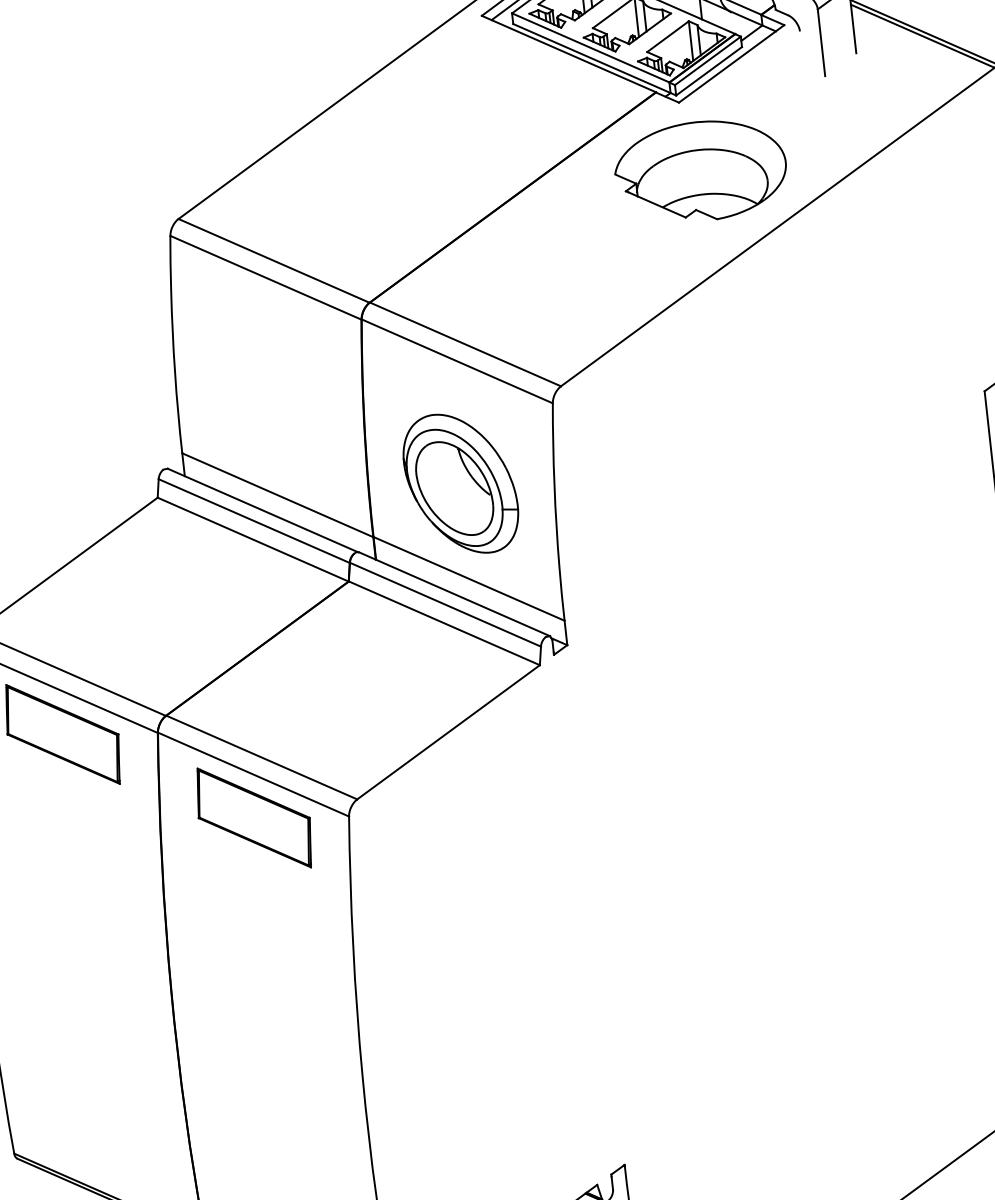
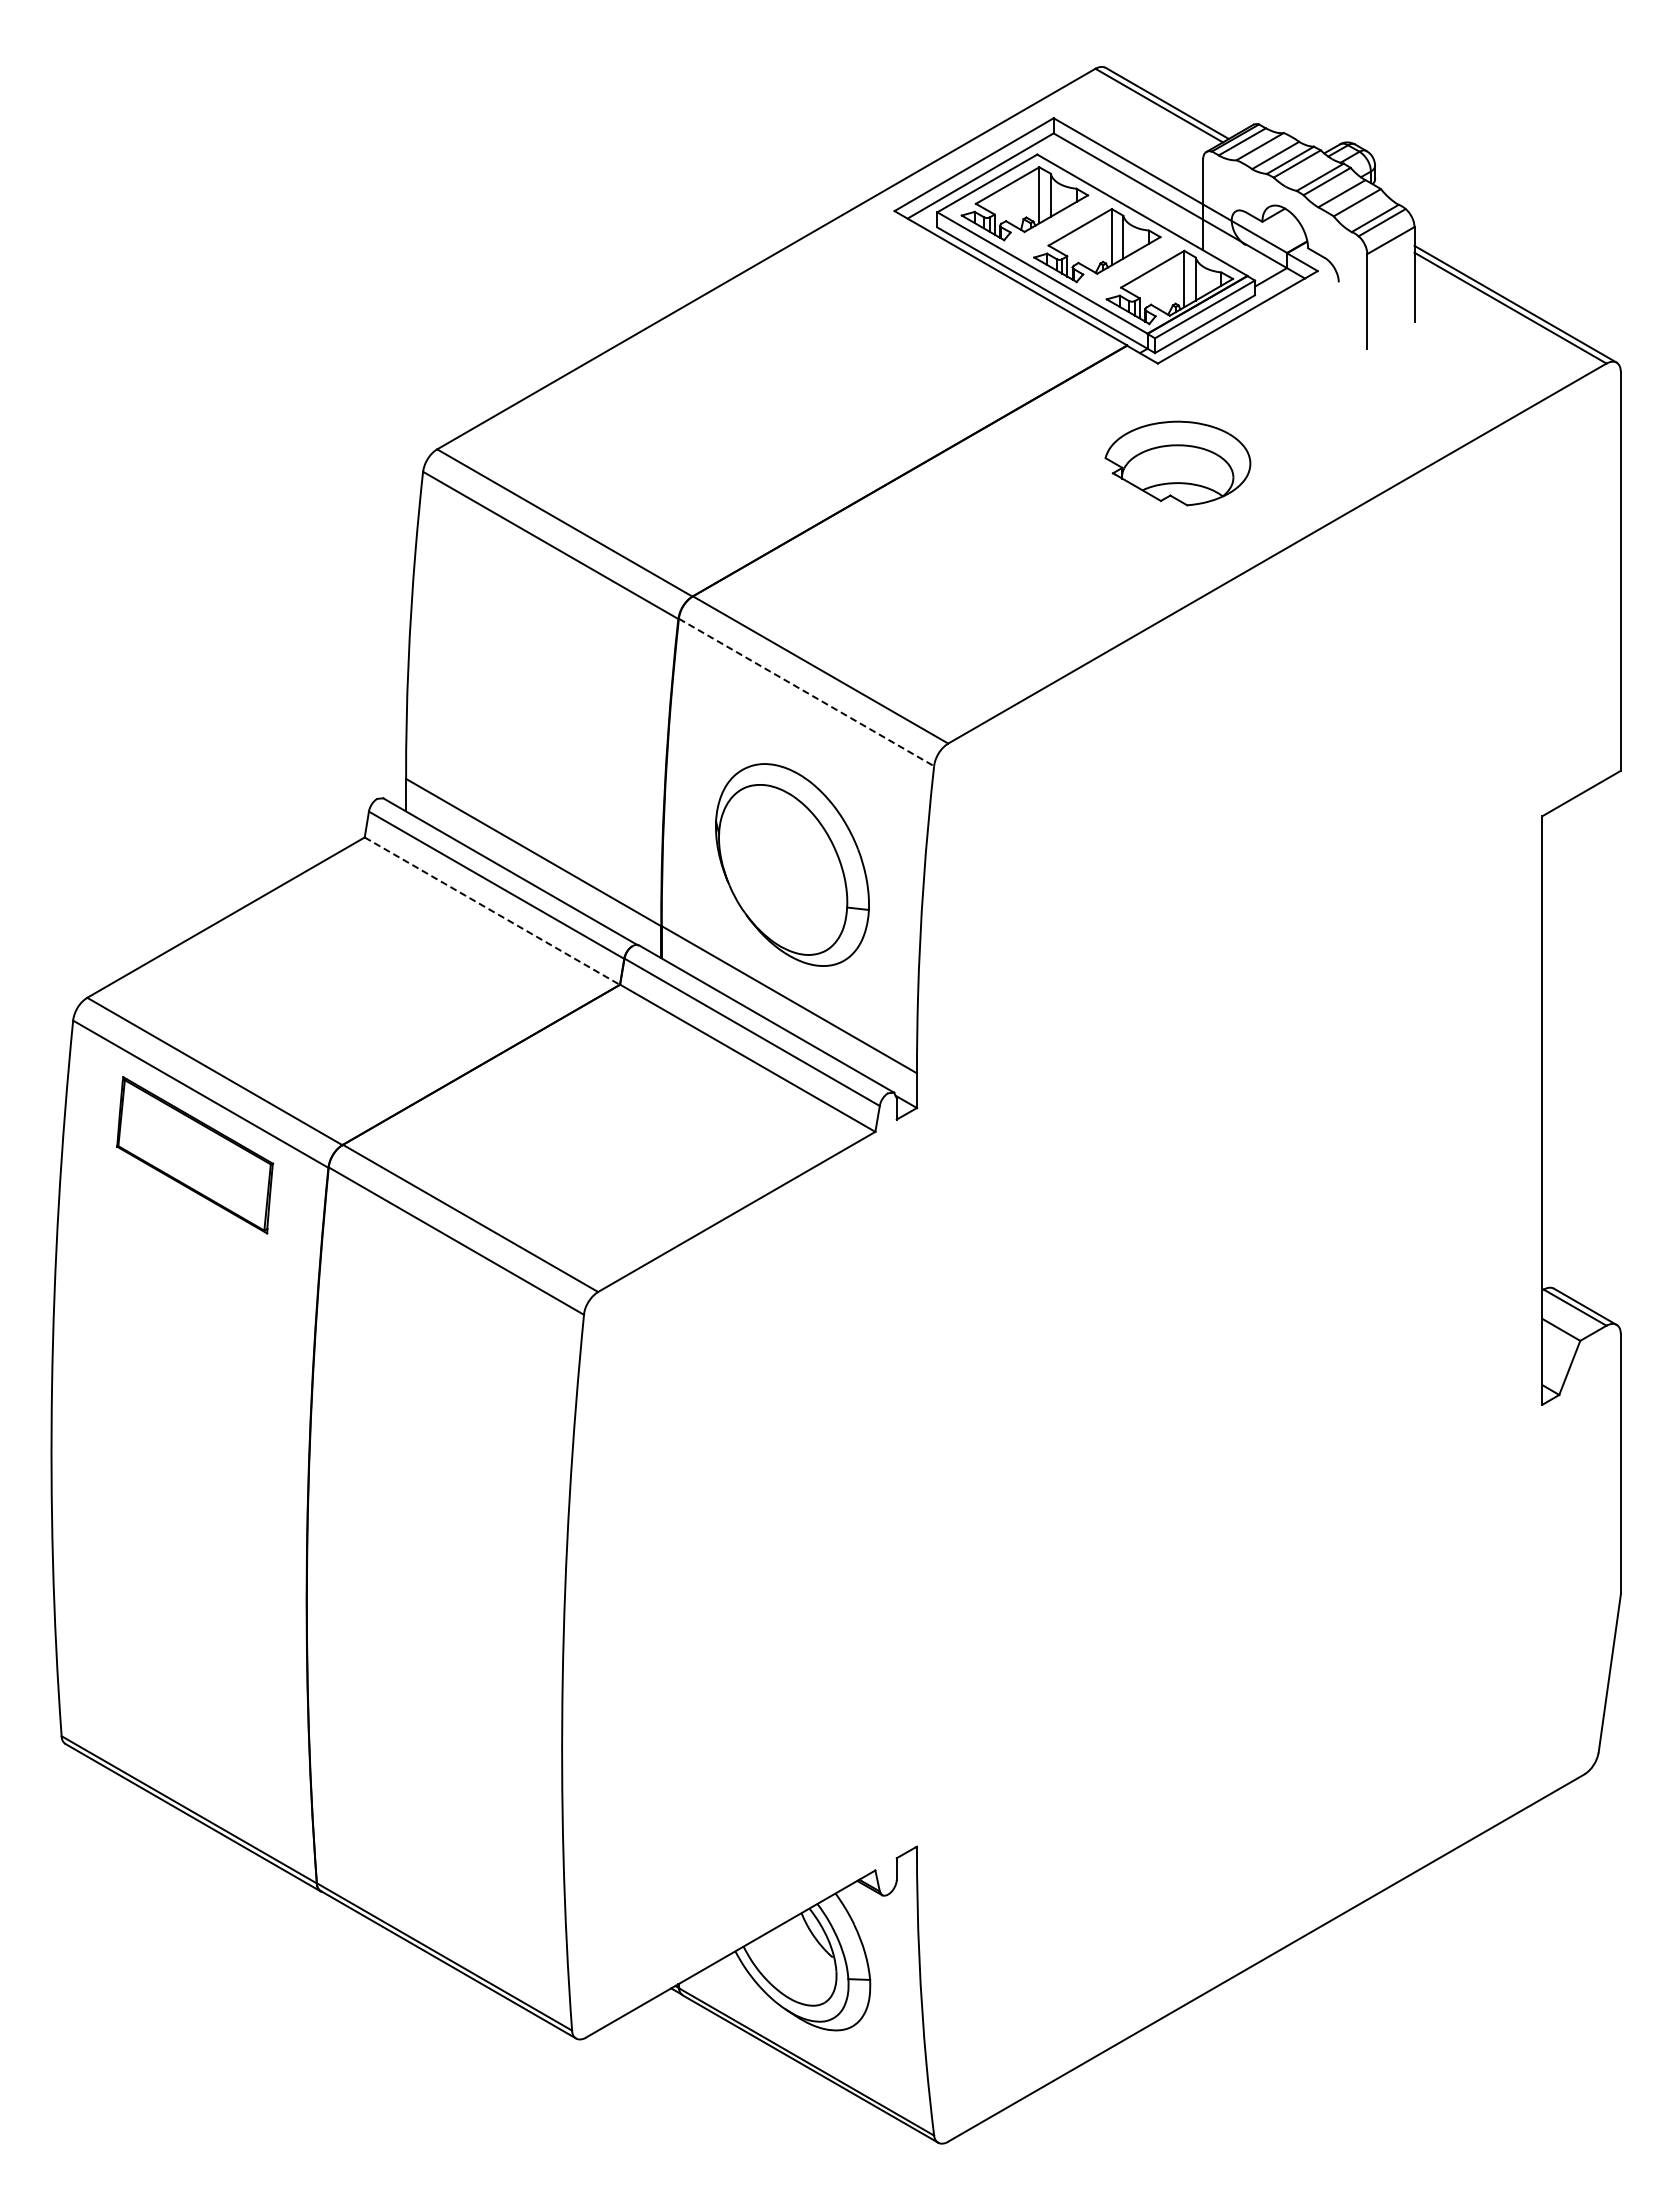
part: (700, 171) -> (1177, 463), size x0.6
line: (457, 361) -> (806, 692), solid -> dashed
part: (454, 488) -> (782, 870), removed
line: (253, 539) -> (492, 911), solid -> dashed
part: (254, 818) -> (450, 1302), removed

